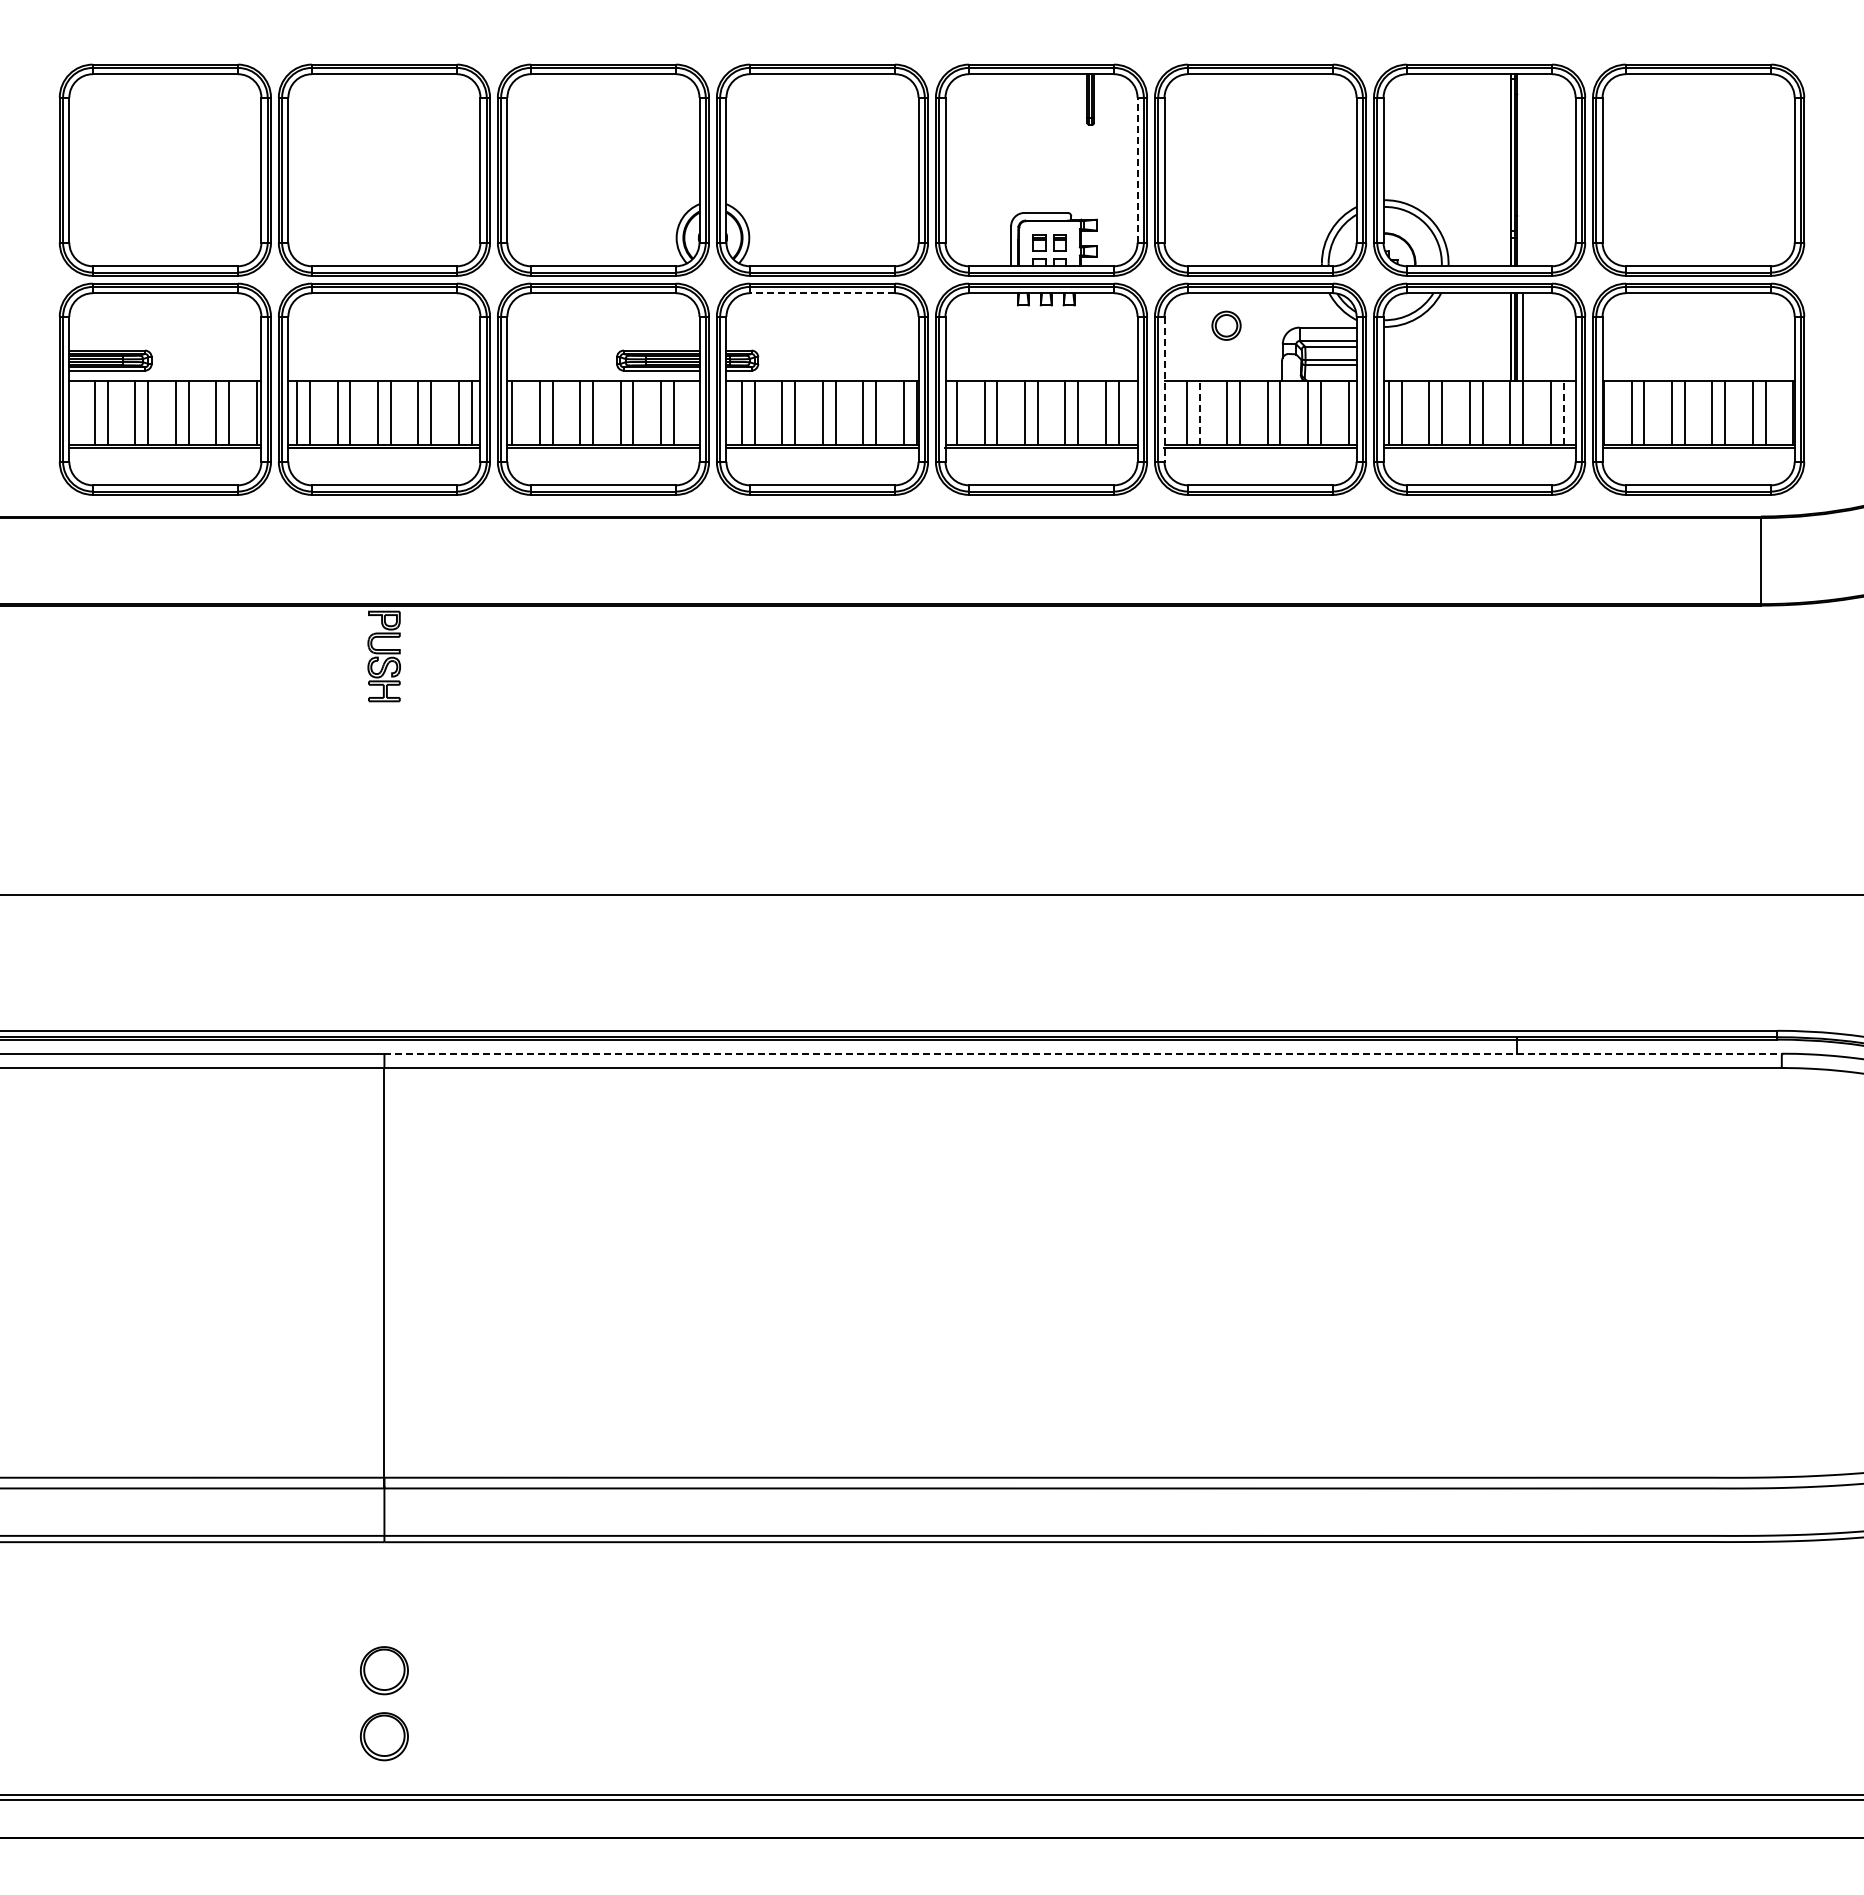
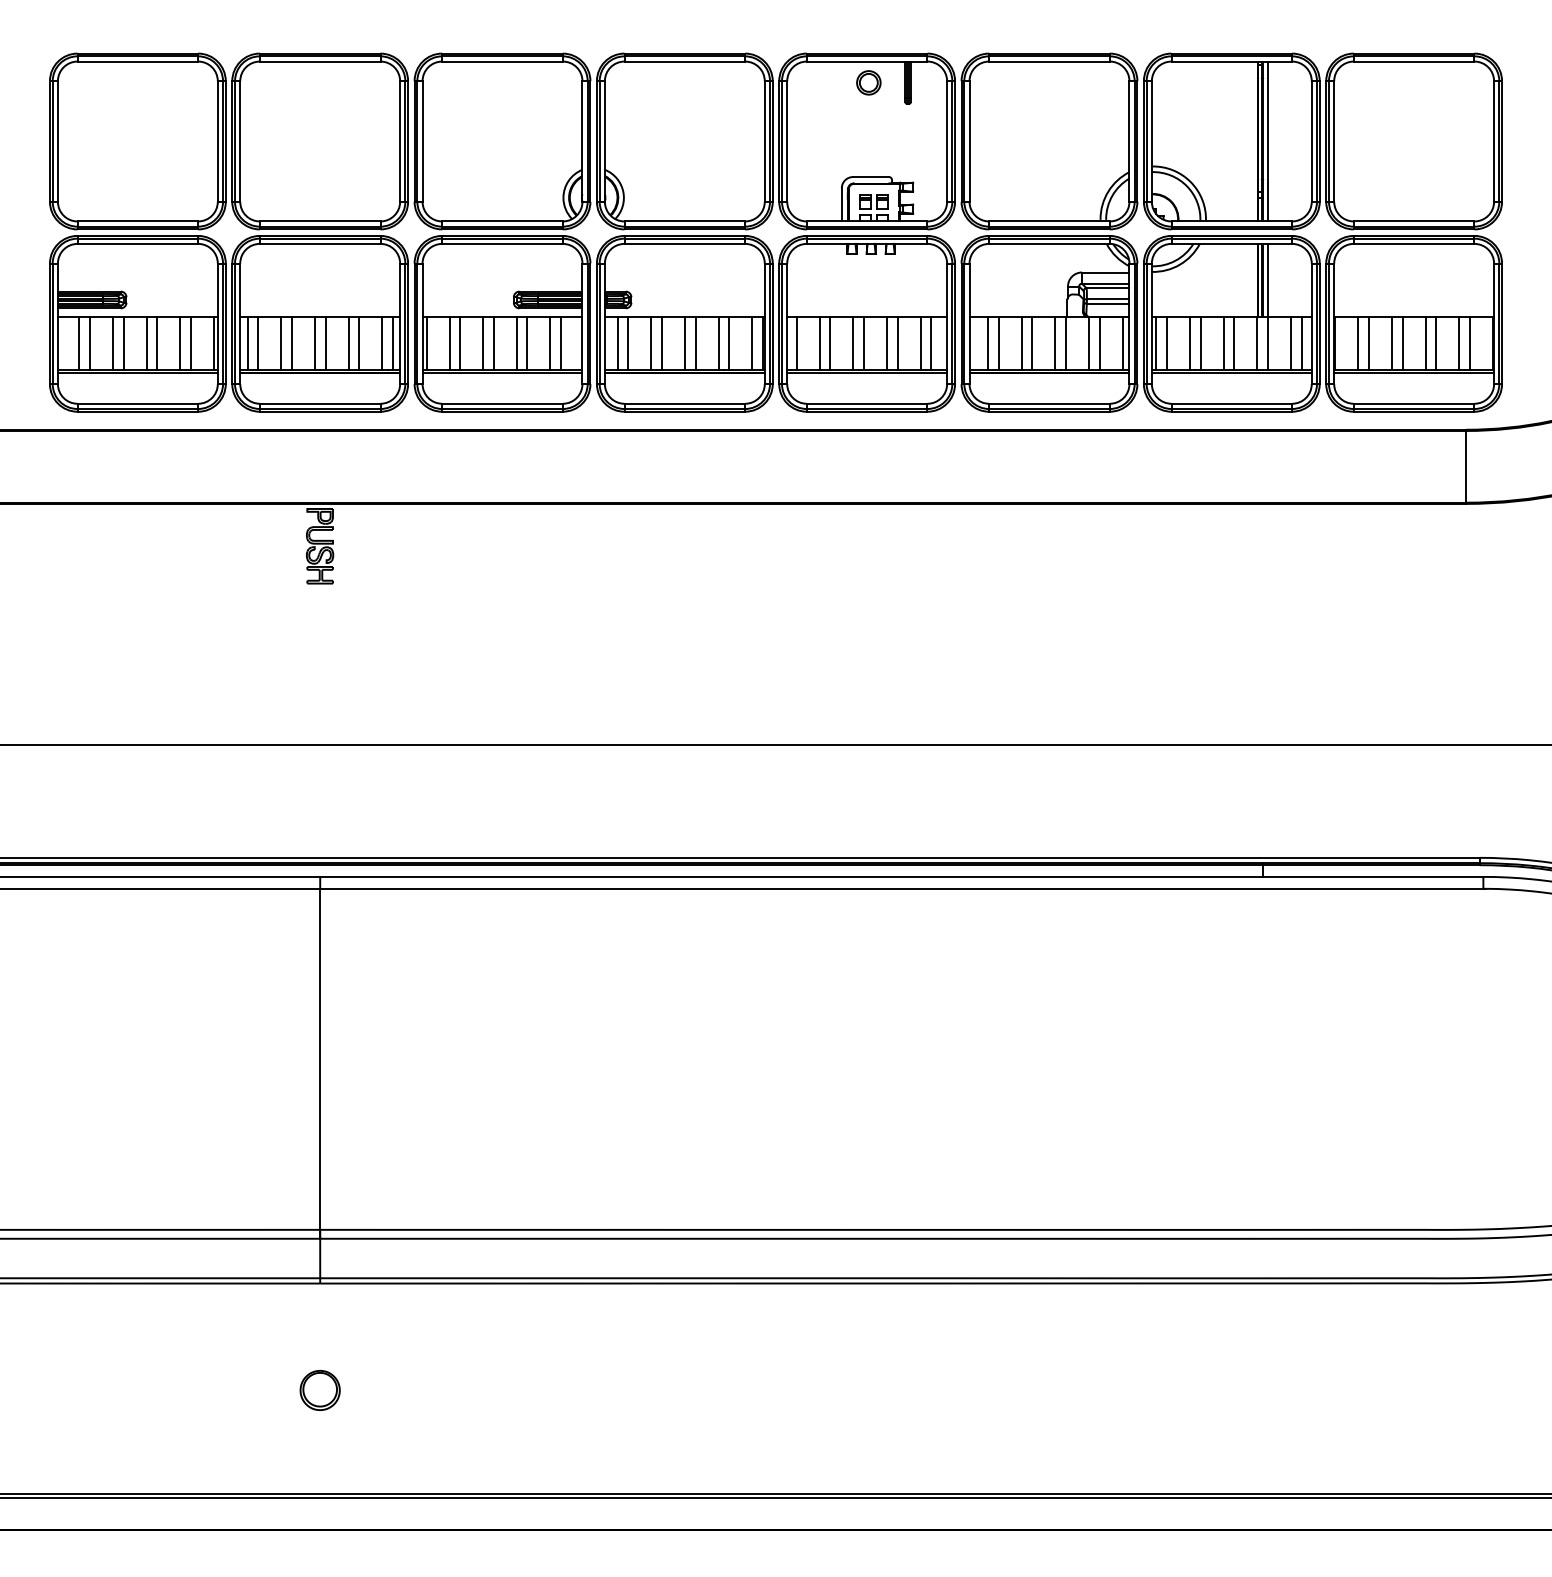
line: (1137, 169) -> (947, 140), dashed -> solid
line: (1522, 170) -> (1267, 141), added
line: (822, 293) -> (684, 244), dashed -> solid
part: (1226, 325) -> (868, 82), moved
line: (1164, 389) -> (969, 324), dashed -> solid
line: (1199, 412) -> (998, 343), dashed -> solid
line: (1563, 412) -> (1301, 343), dashed -> solid
line: (1083, 1053) -> (902, 876), dashed -> solid
part: (384, 1736) -> (320, 1445), removed

